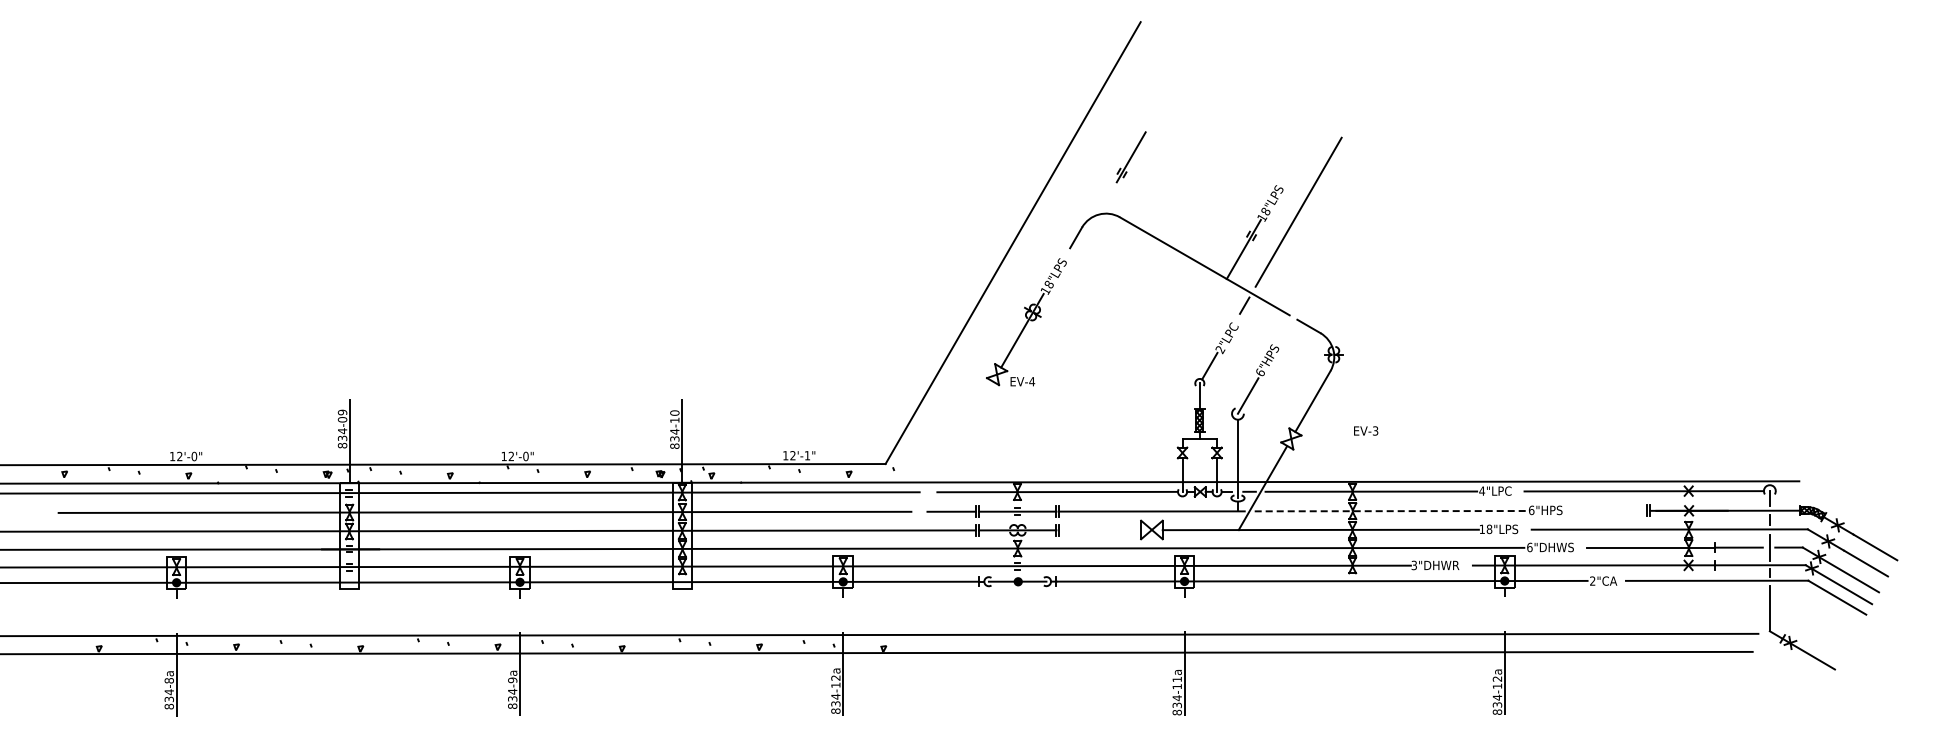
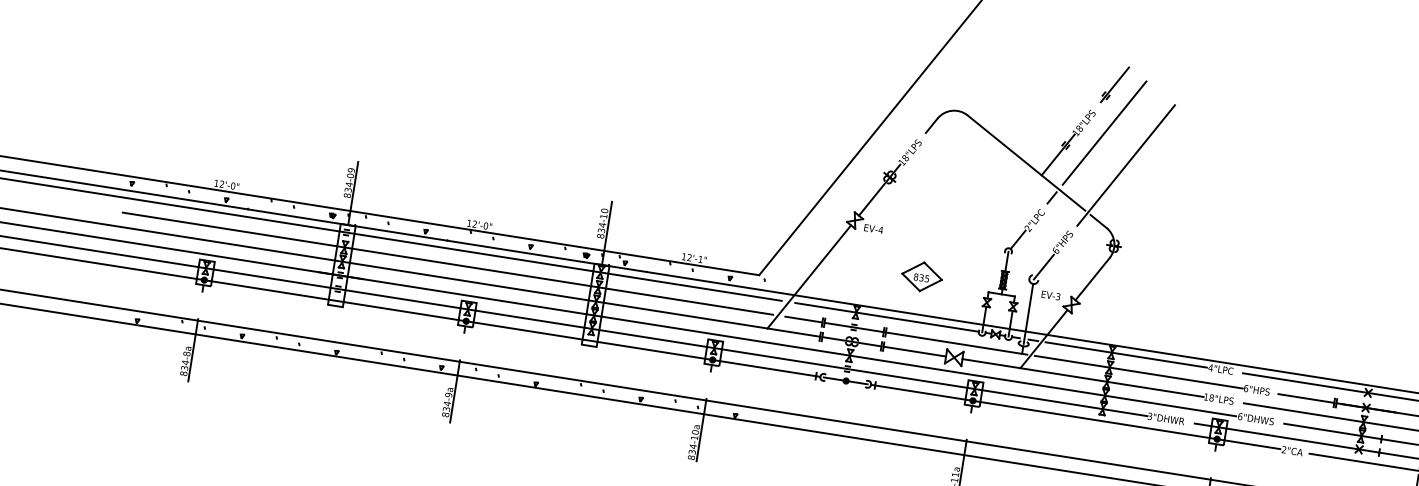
part: (1130, 157) -> (1114, 84), moved
line: (1332, 249) -> (1125, 165), added
text: (1366, 430) -> (1051, 295), moved
part: (1094, 432) -> (922, 276), added
line: (950, 455) -> (809, 276), added
line: (1610, 510) -> (1306, 398), added
line: (1391, 511) -> (1139, 372), dashed -> solid
line: (1100, 530) -> (915, 351), added
text: (835, 677) -> (695, 431), 834-12a -> 834-10a

